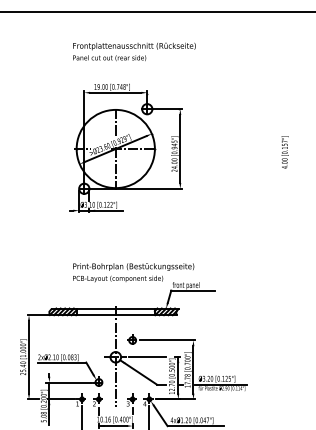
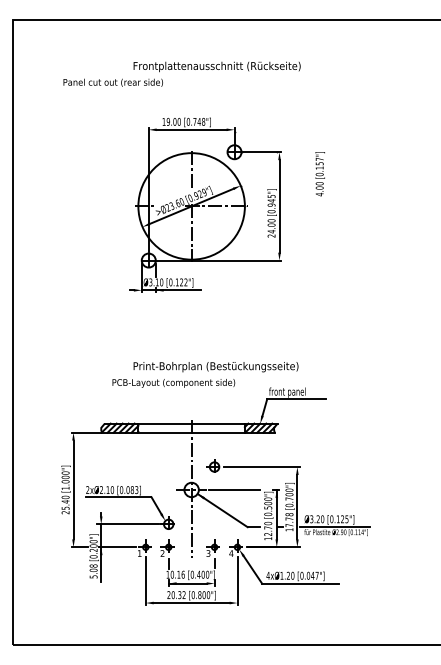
text: (109, 58) -> (112, 82), moved
text: (284, 152) -> (319, 174), moved
text: (117, 279) -> (173, 383), moved

